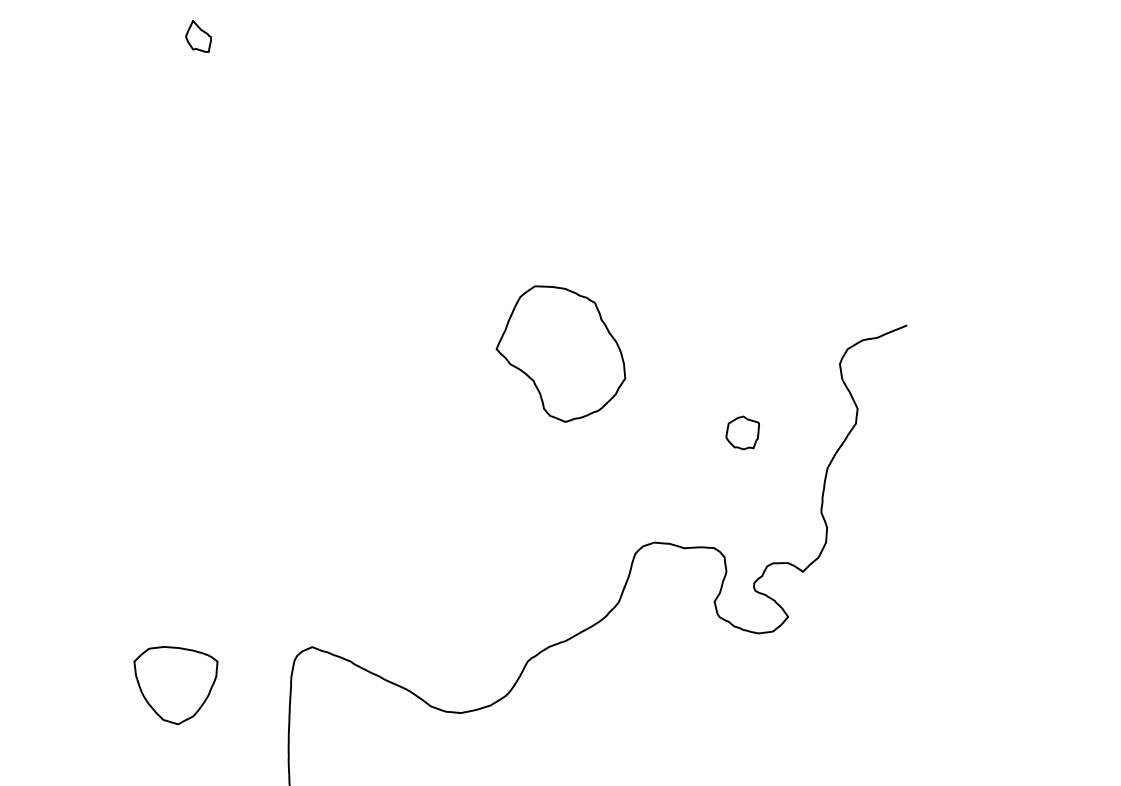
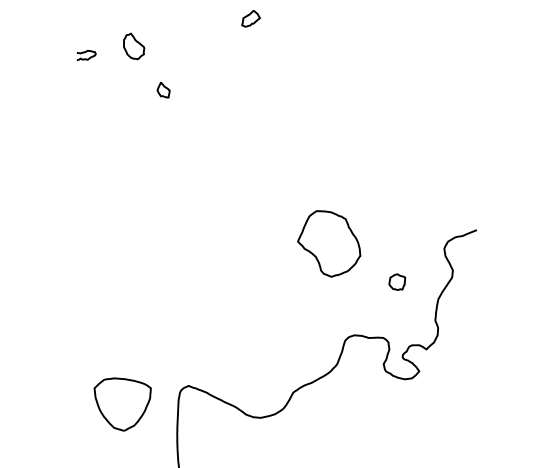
part: (198, 37) -> (163, 90), moved
part: (561, 353) -> (329, 243), moved
part: (175, 685) -> (122, 404), size x1.4

